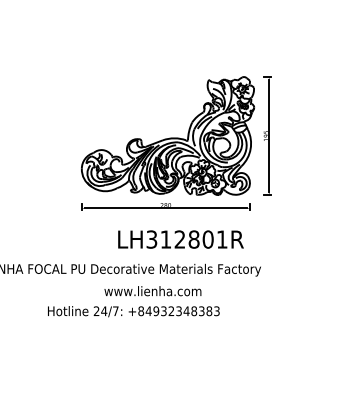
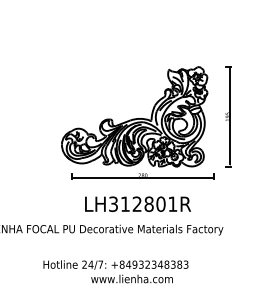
part: (167, 135) -> (134, 116), moved
text: (180, 239) -> (137, 204), moved
text: (152, 291) -> (131, 279), moved

